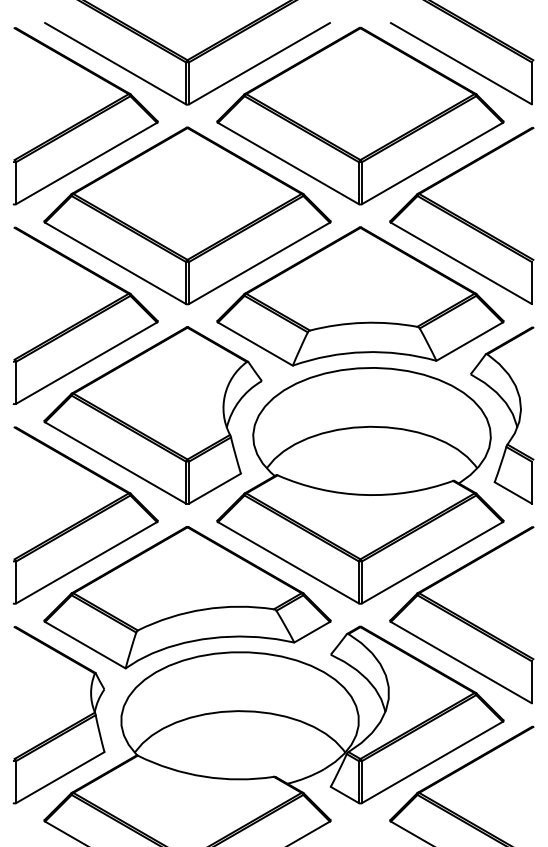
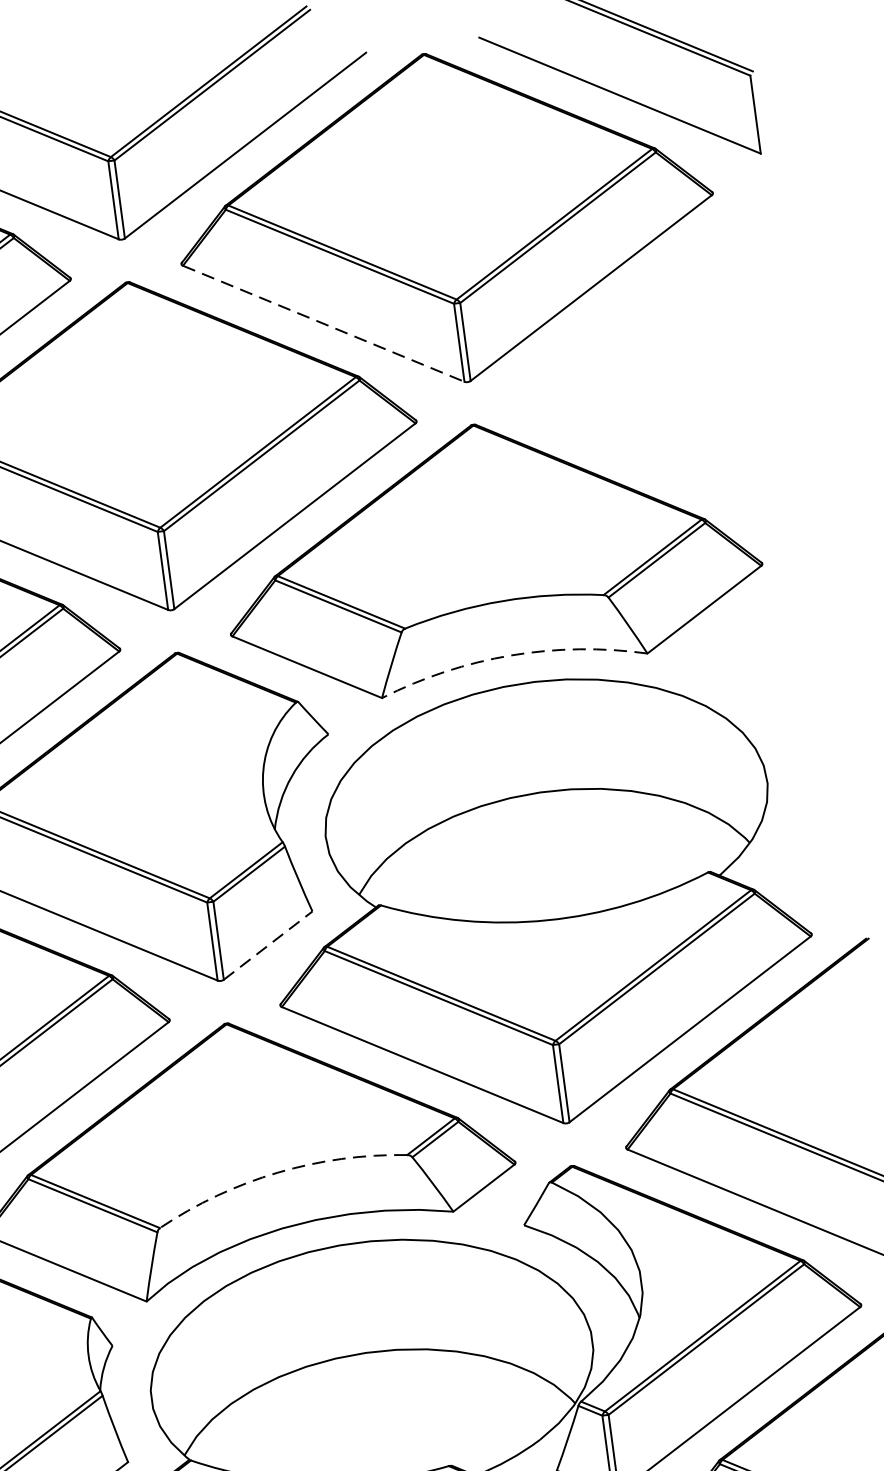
line: (288, 163) -> (323, 323), solid -> dashed
part: (461, 215) -> (657, 377), removed
arc: (364, 352) -> (511, 655), solid -> dashed
part: (508, 409) -> (793, 726), removed
line: (215, 488) -> (268, 945), solid -> dashed
arc: (204, 609) -> (278, 1172), solid -> dashed

